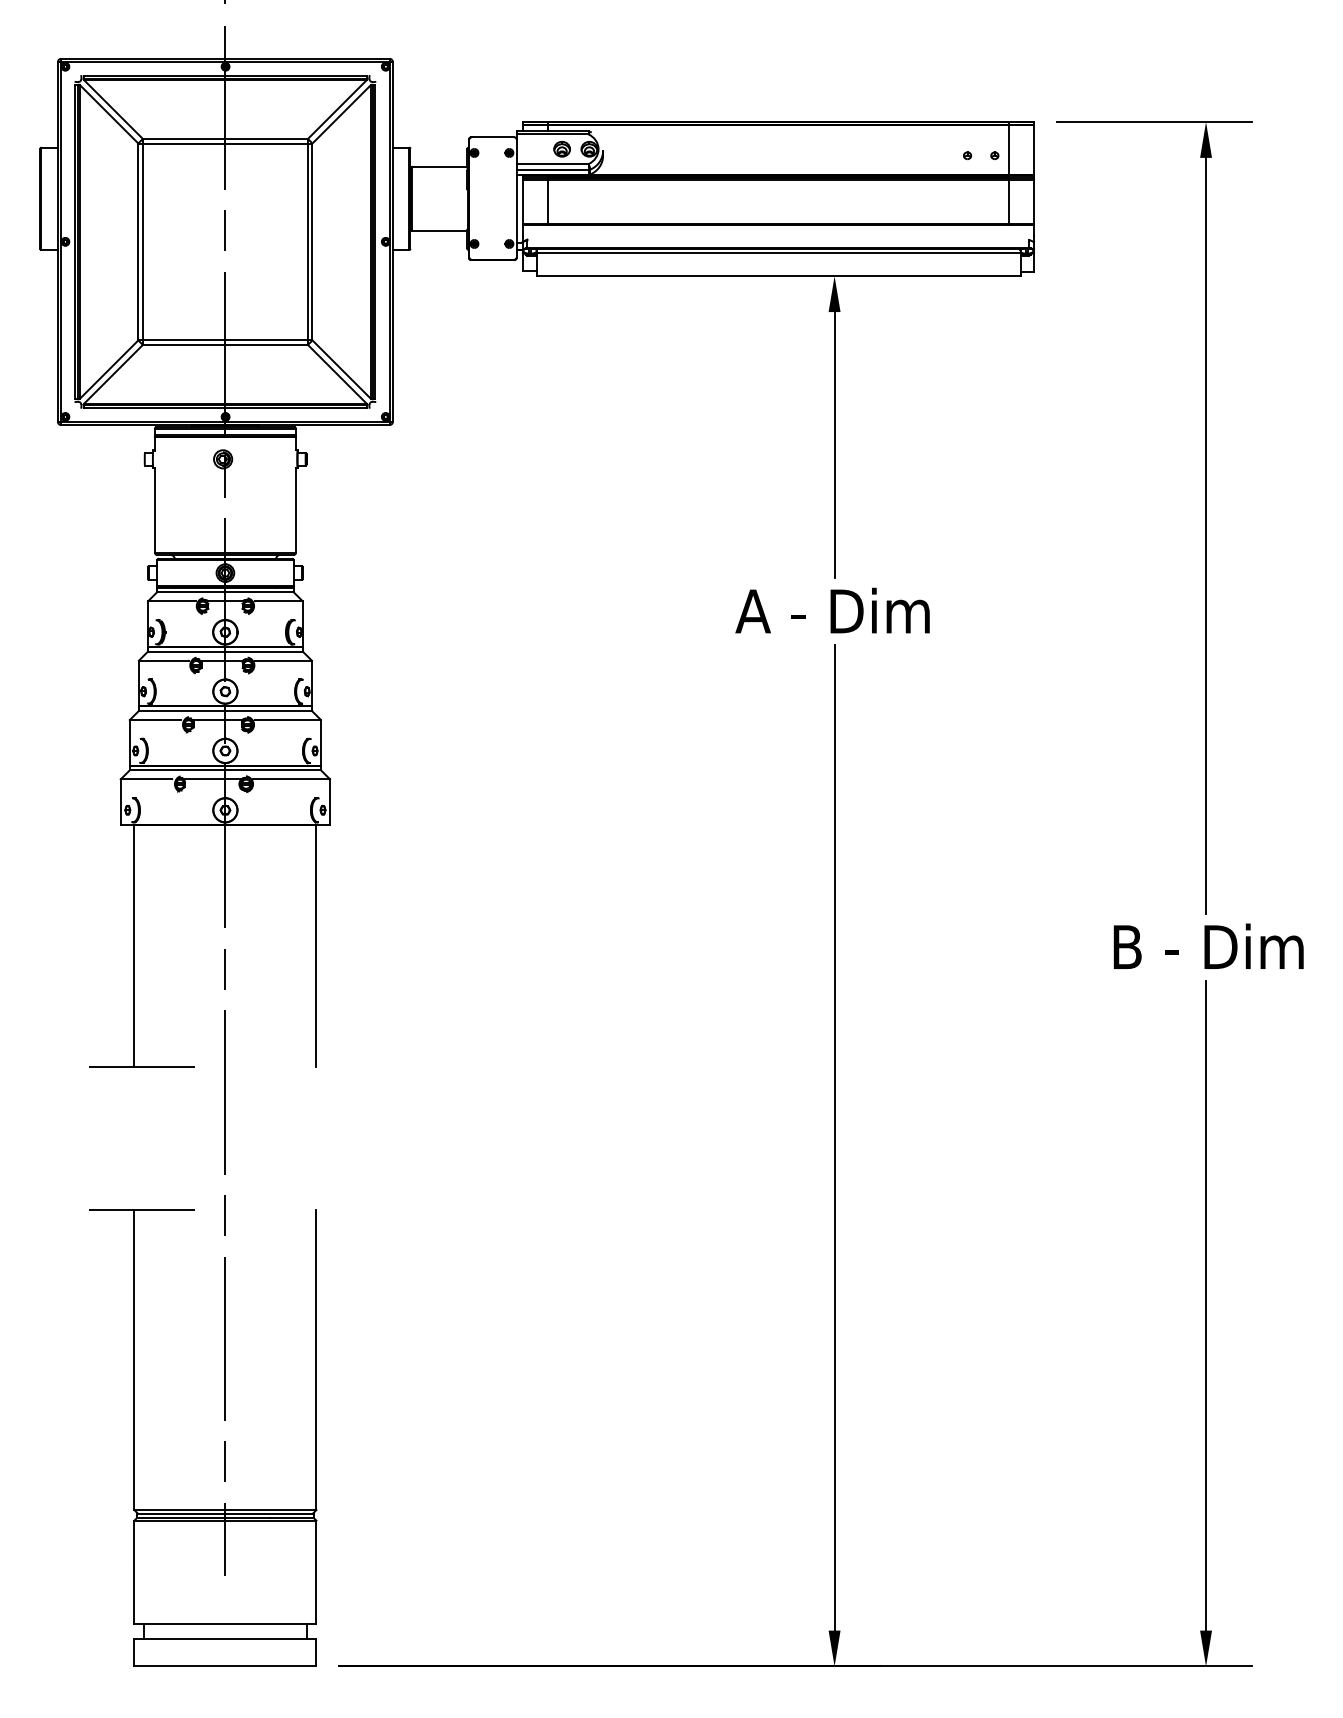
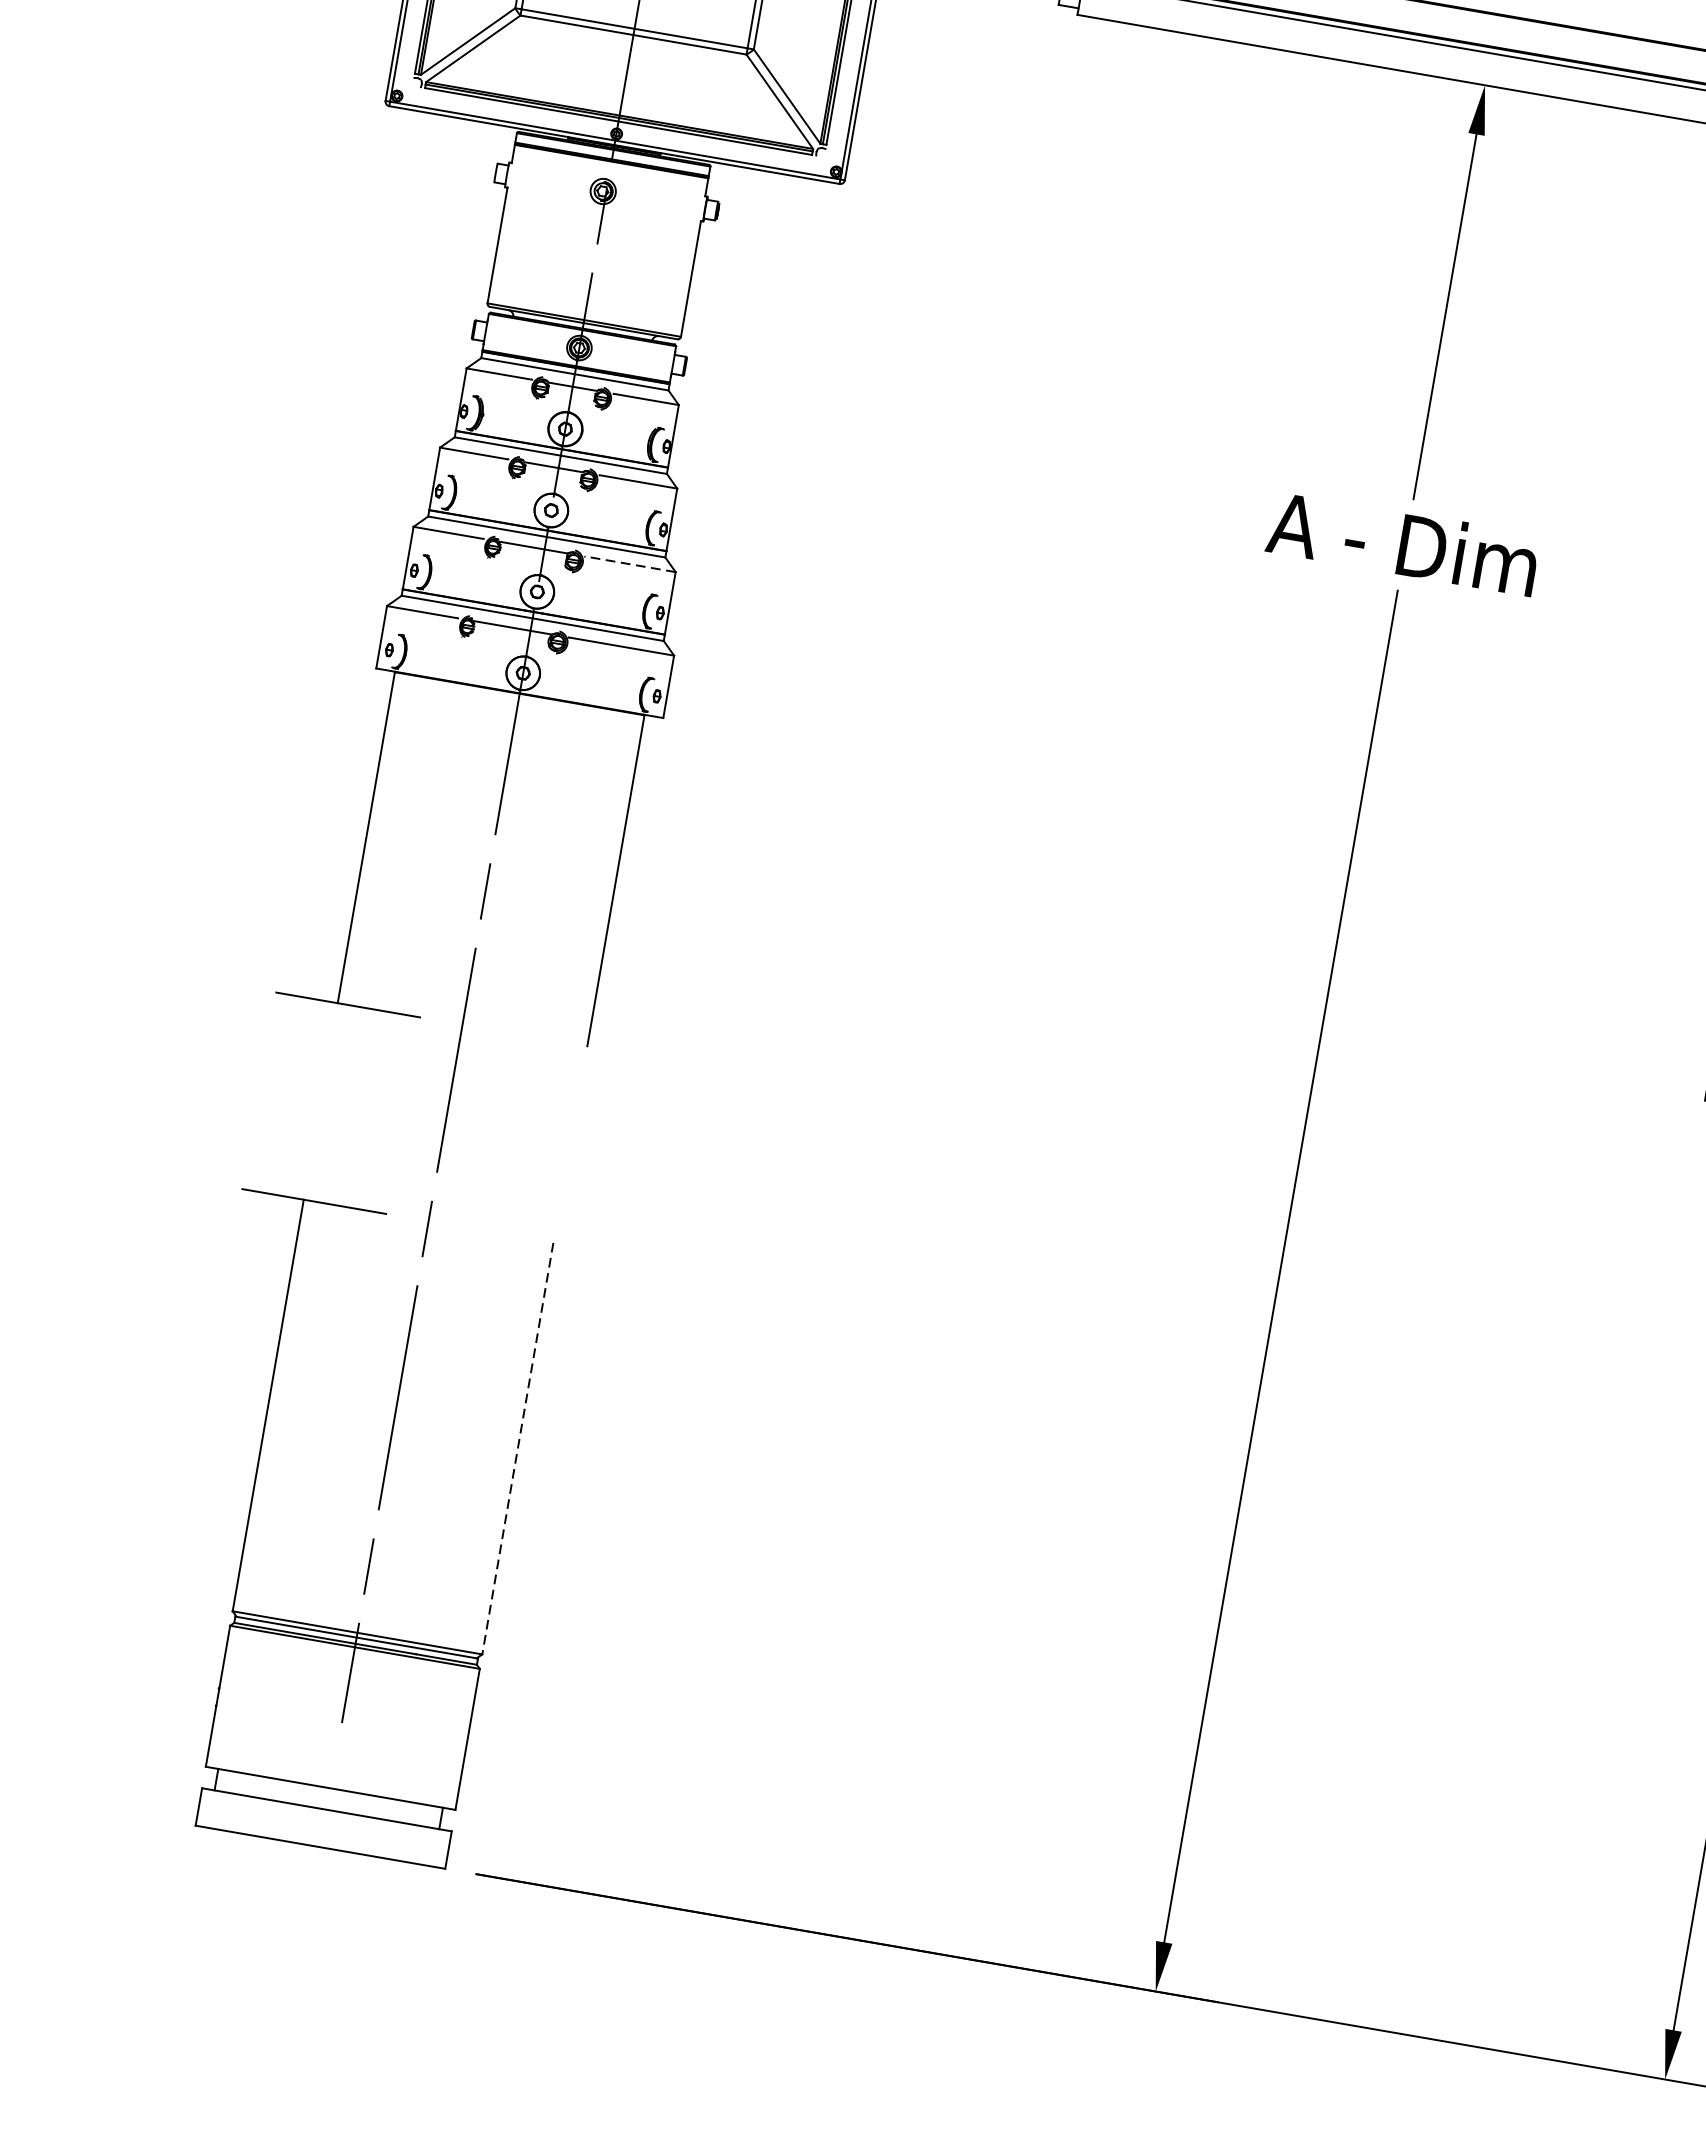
line: (287, 720) -> (629, 564), solid -> dashed
line: (316, 1360) -> (517, 1449), solid -> dashed

